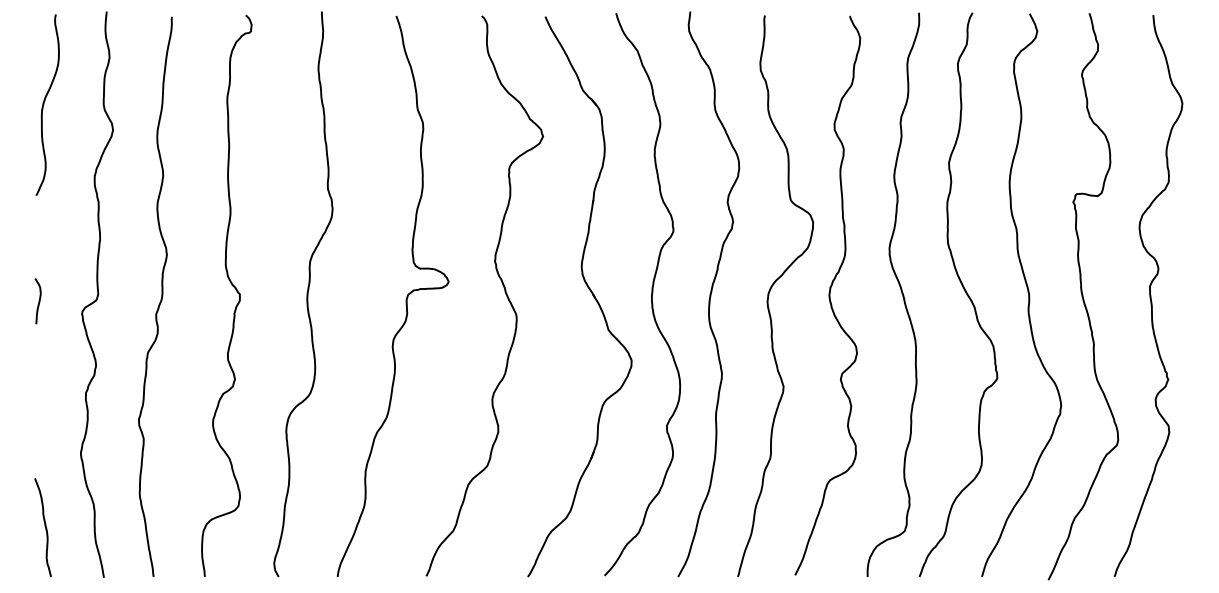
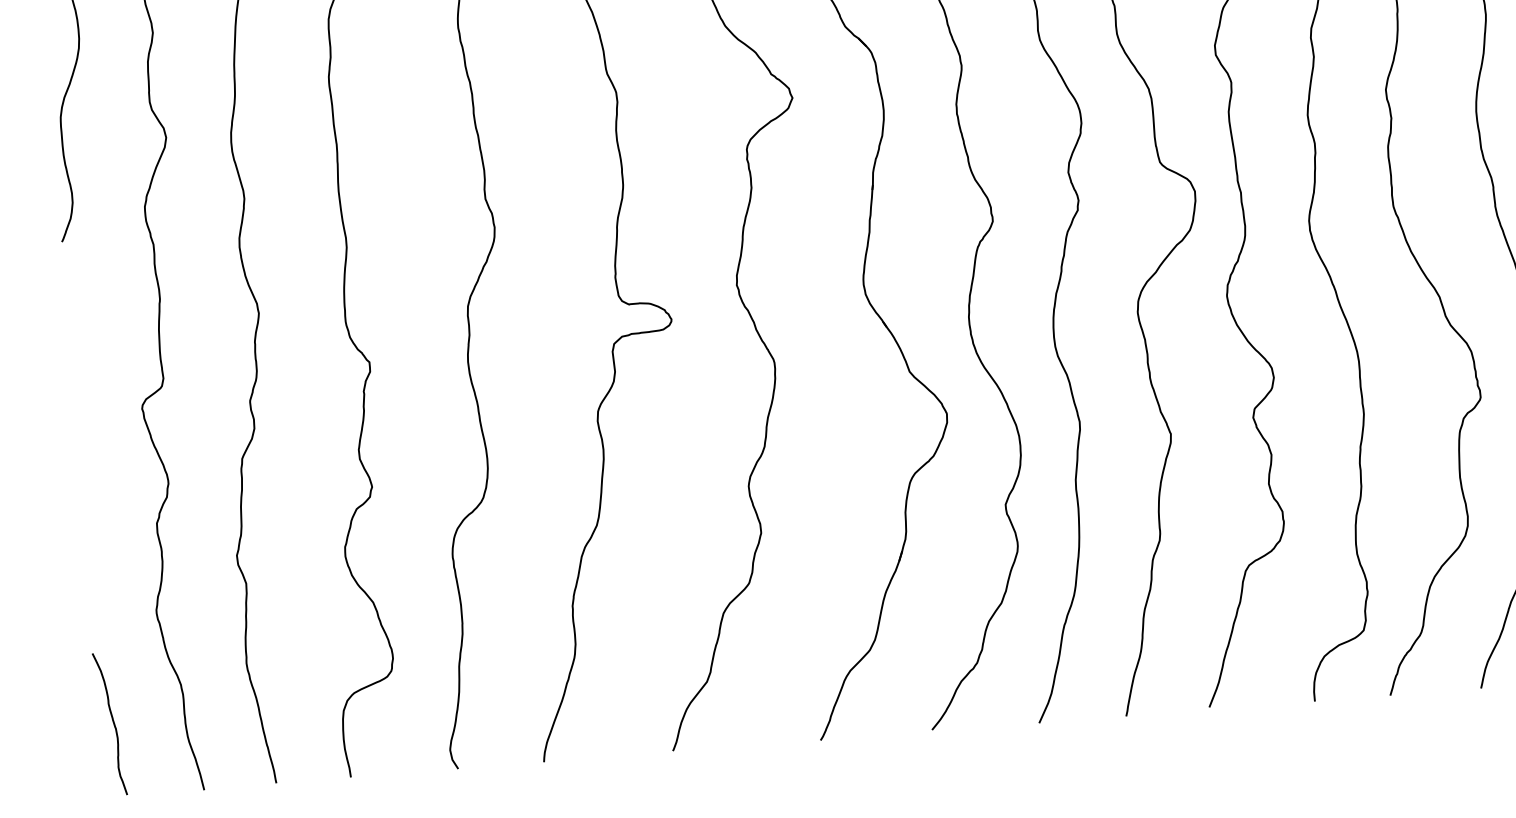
curve: (38, 301) -> (77, 395), removed

